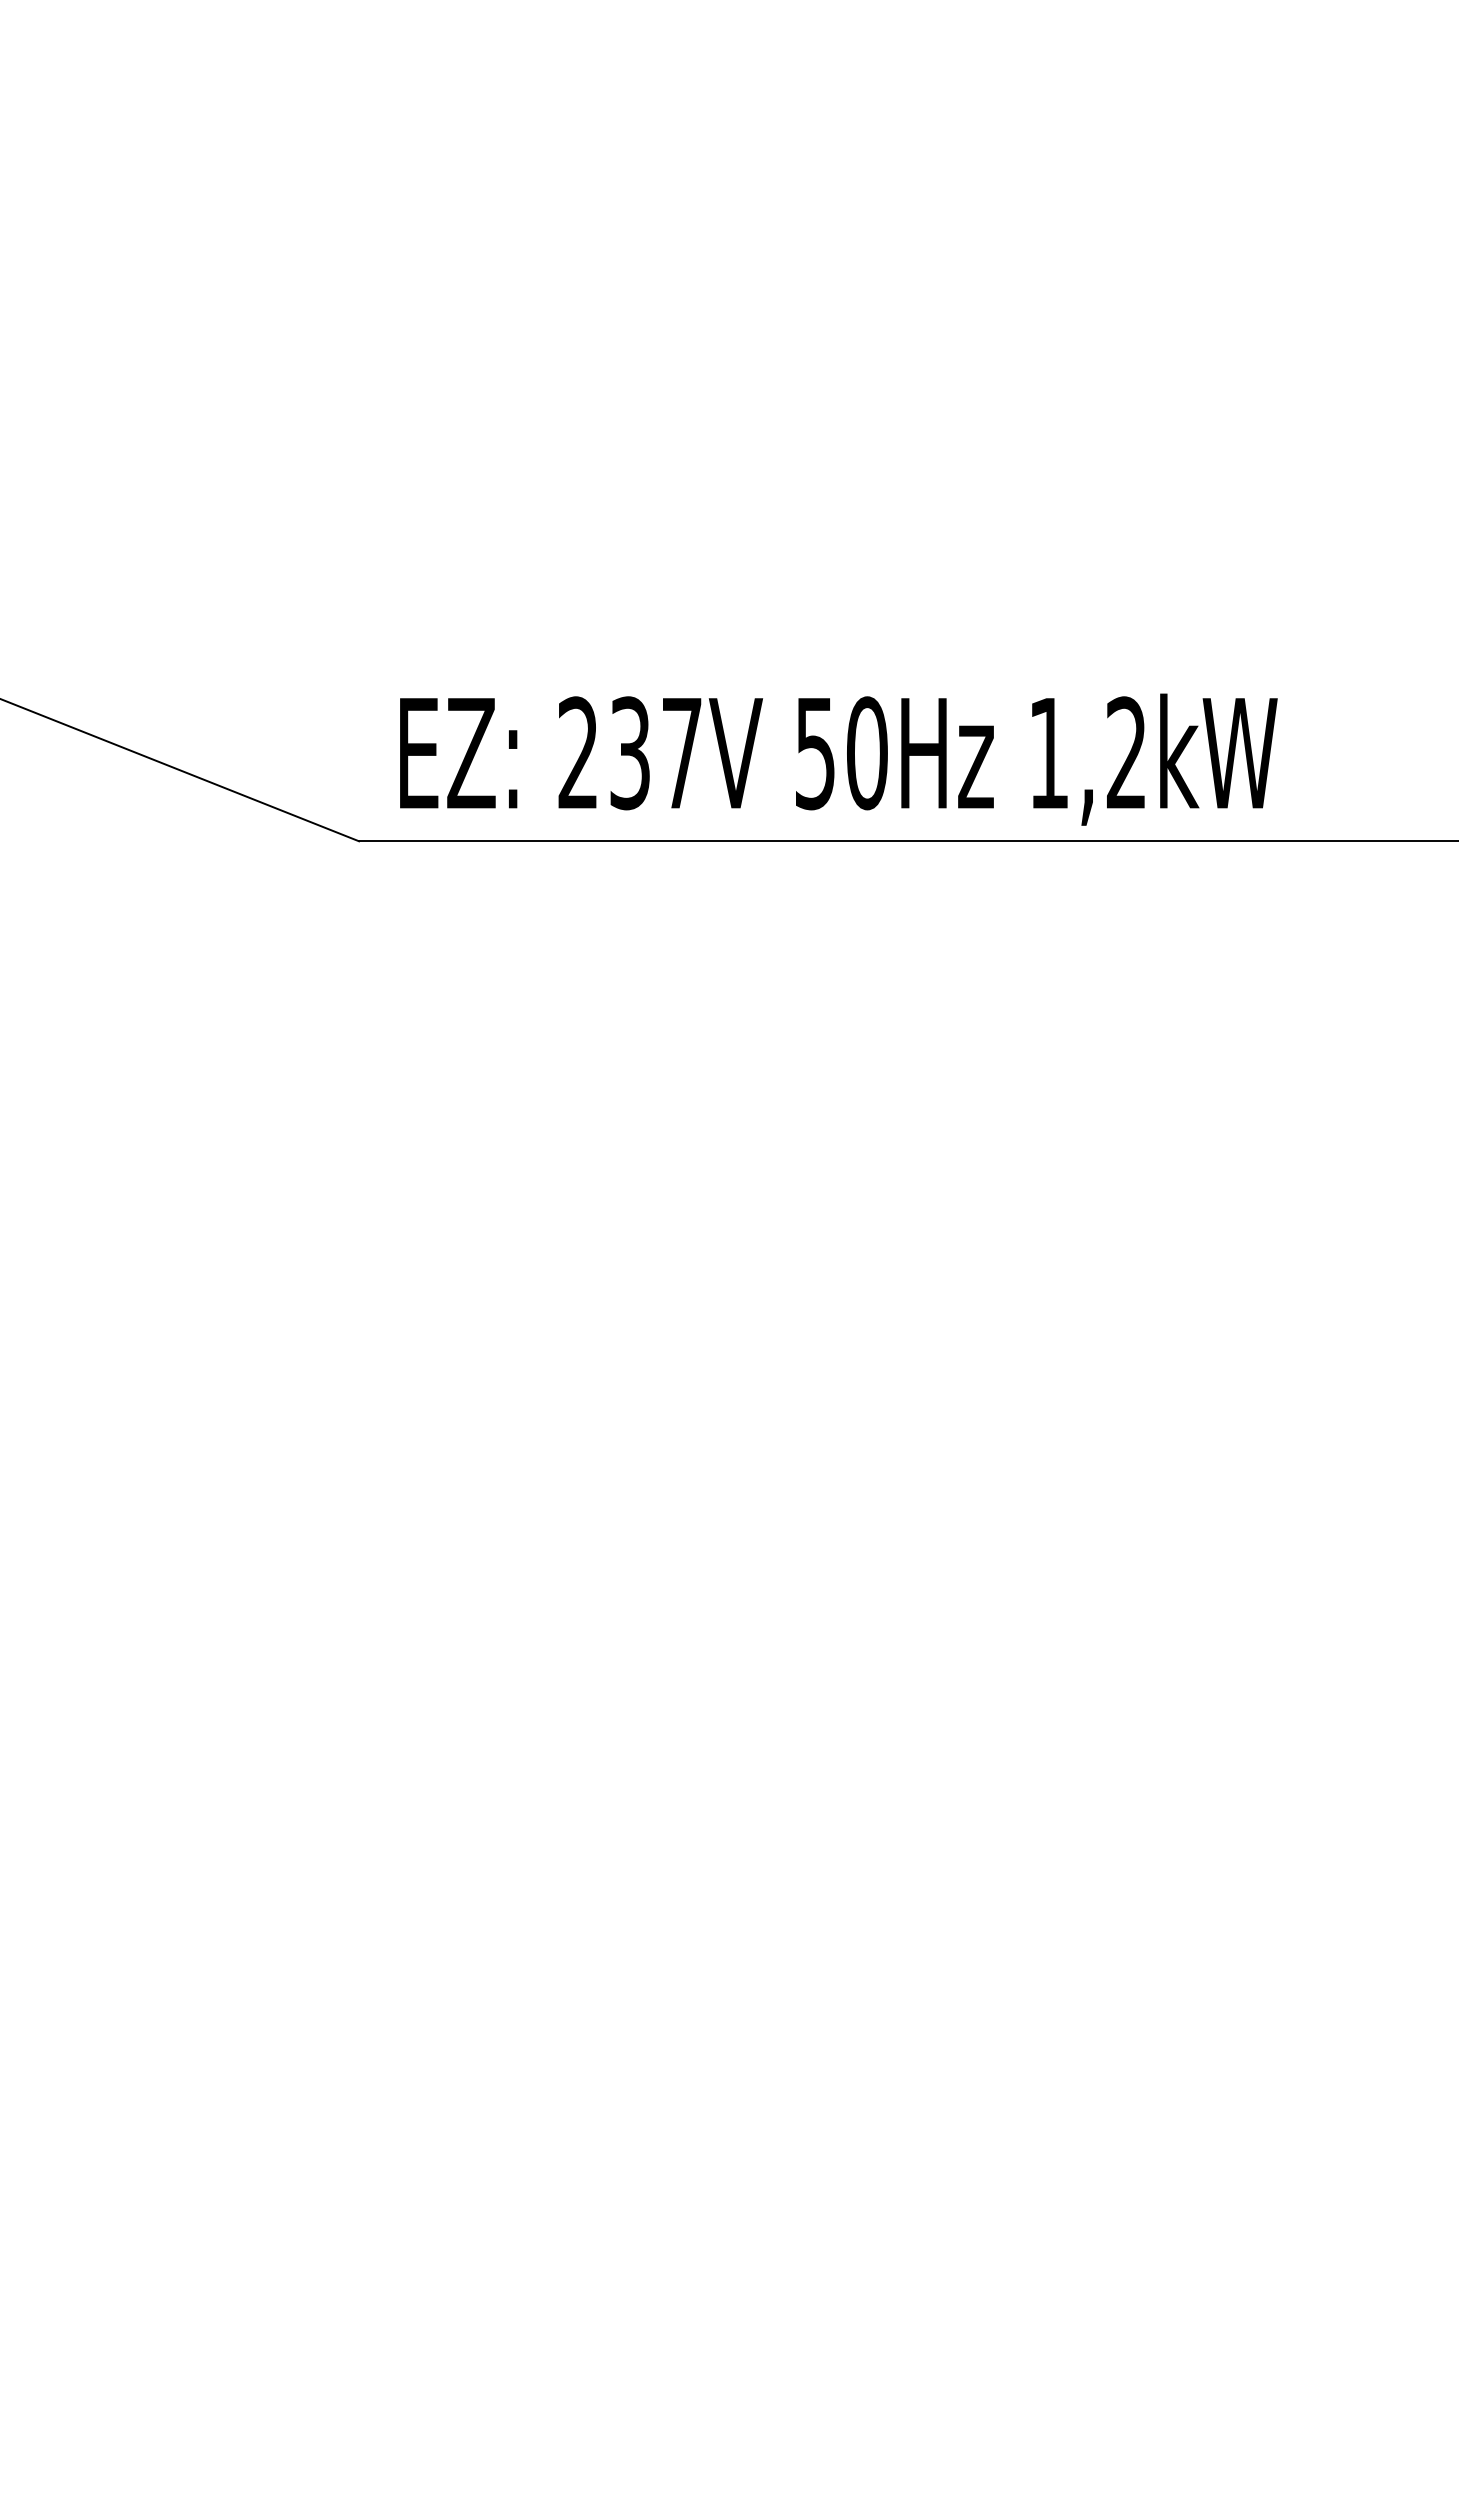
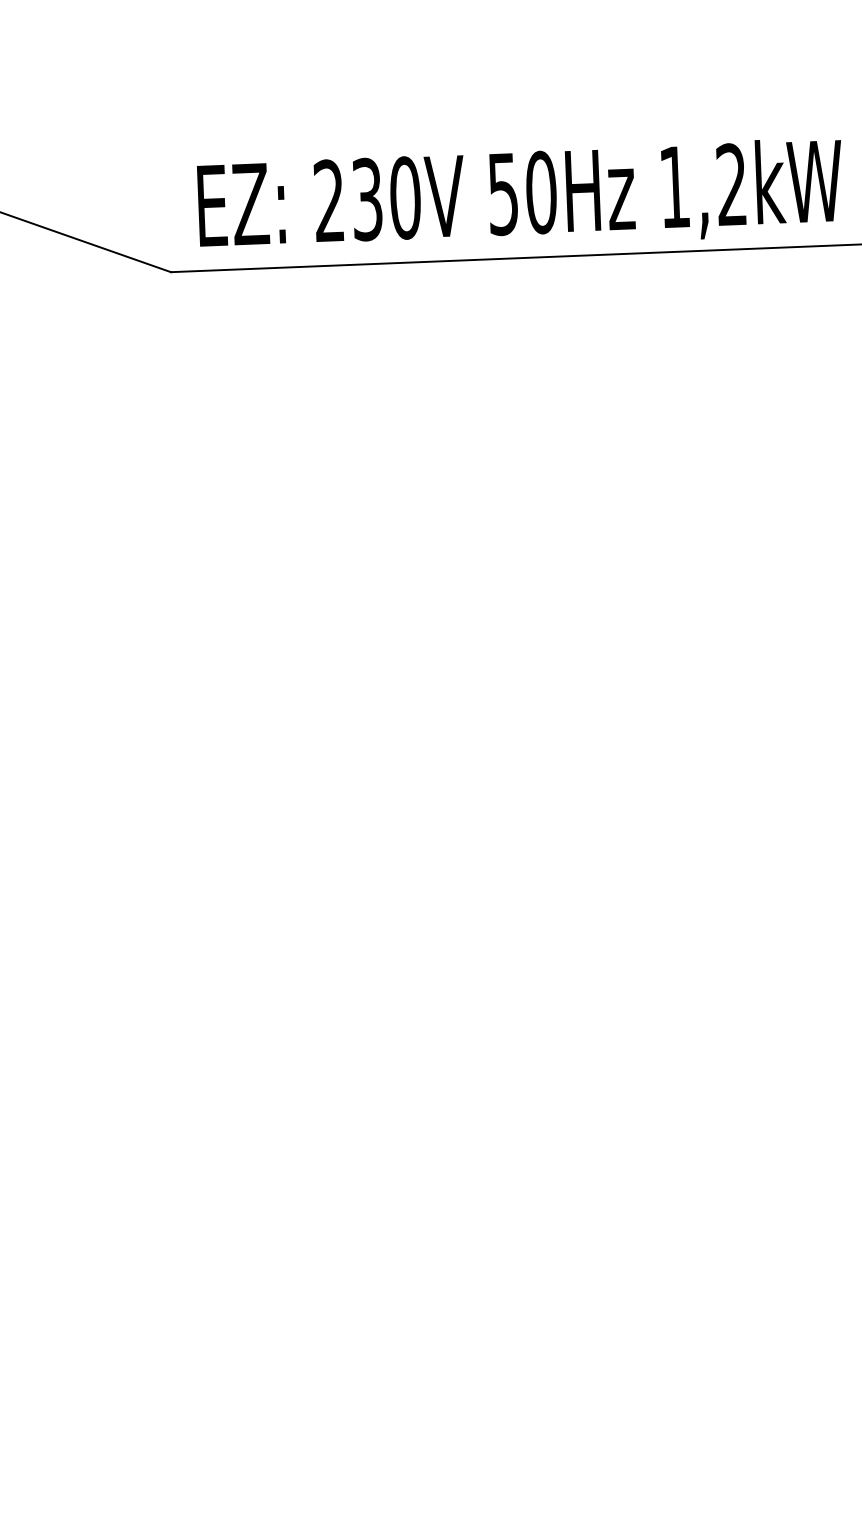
text: (681, 753) -> (405, 198), 237V -> 230V

